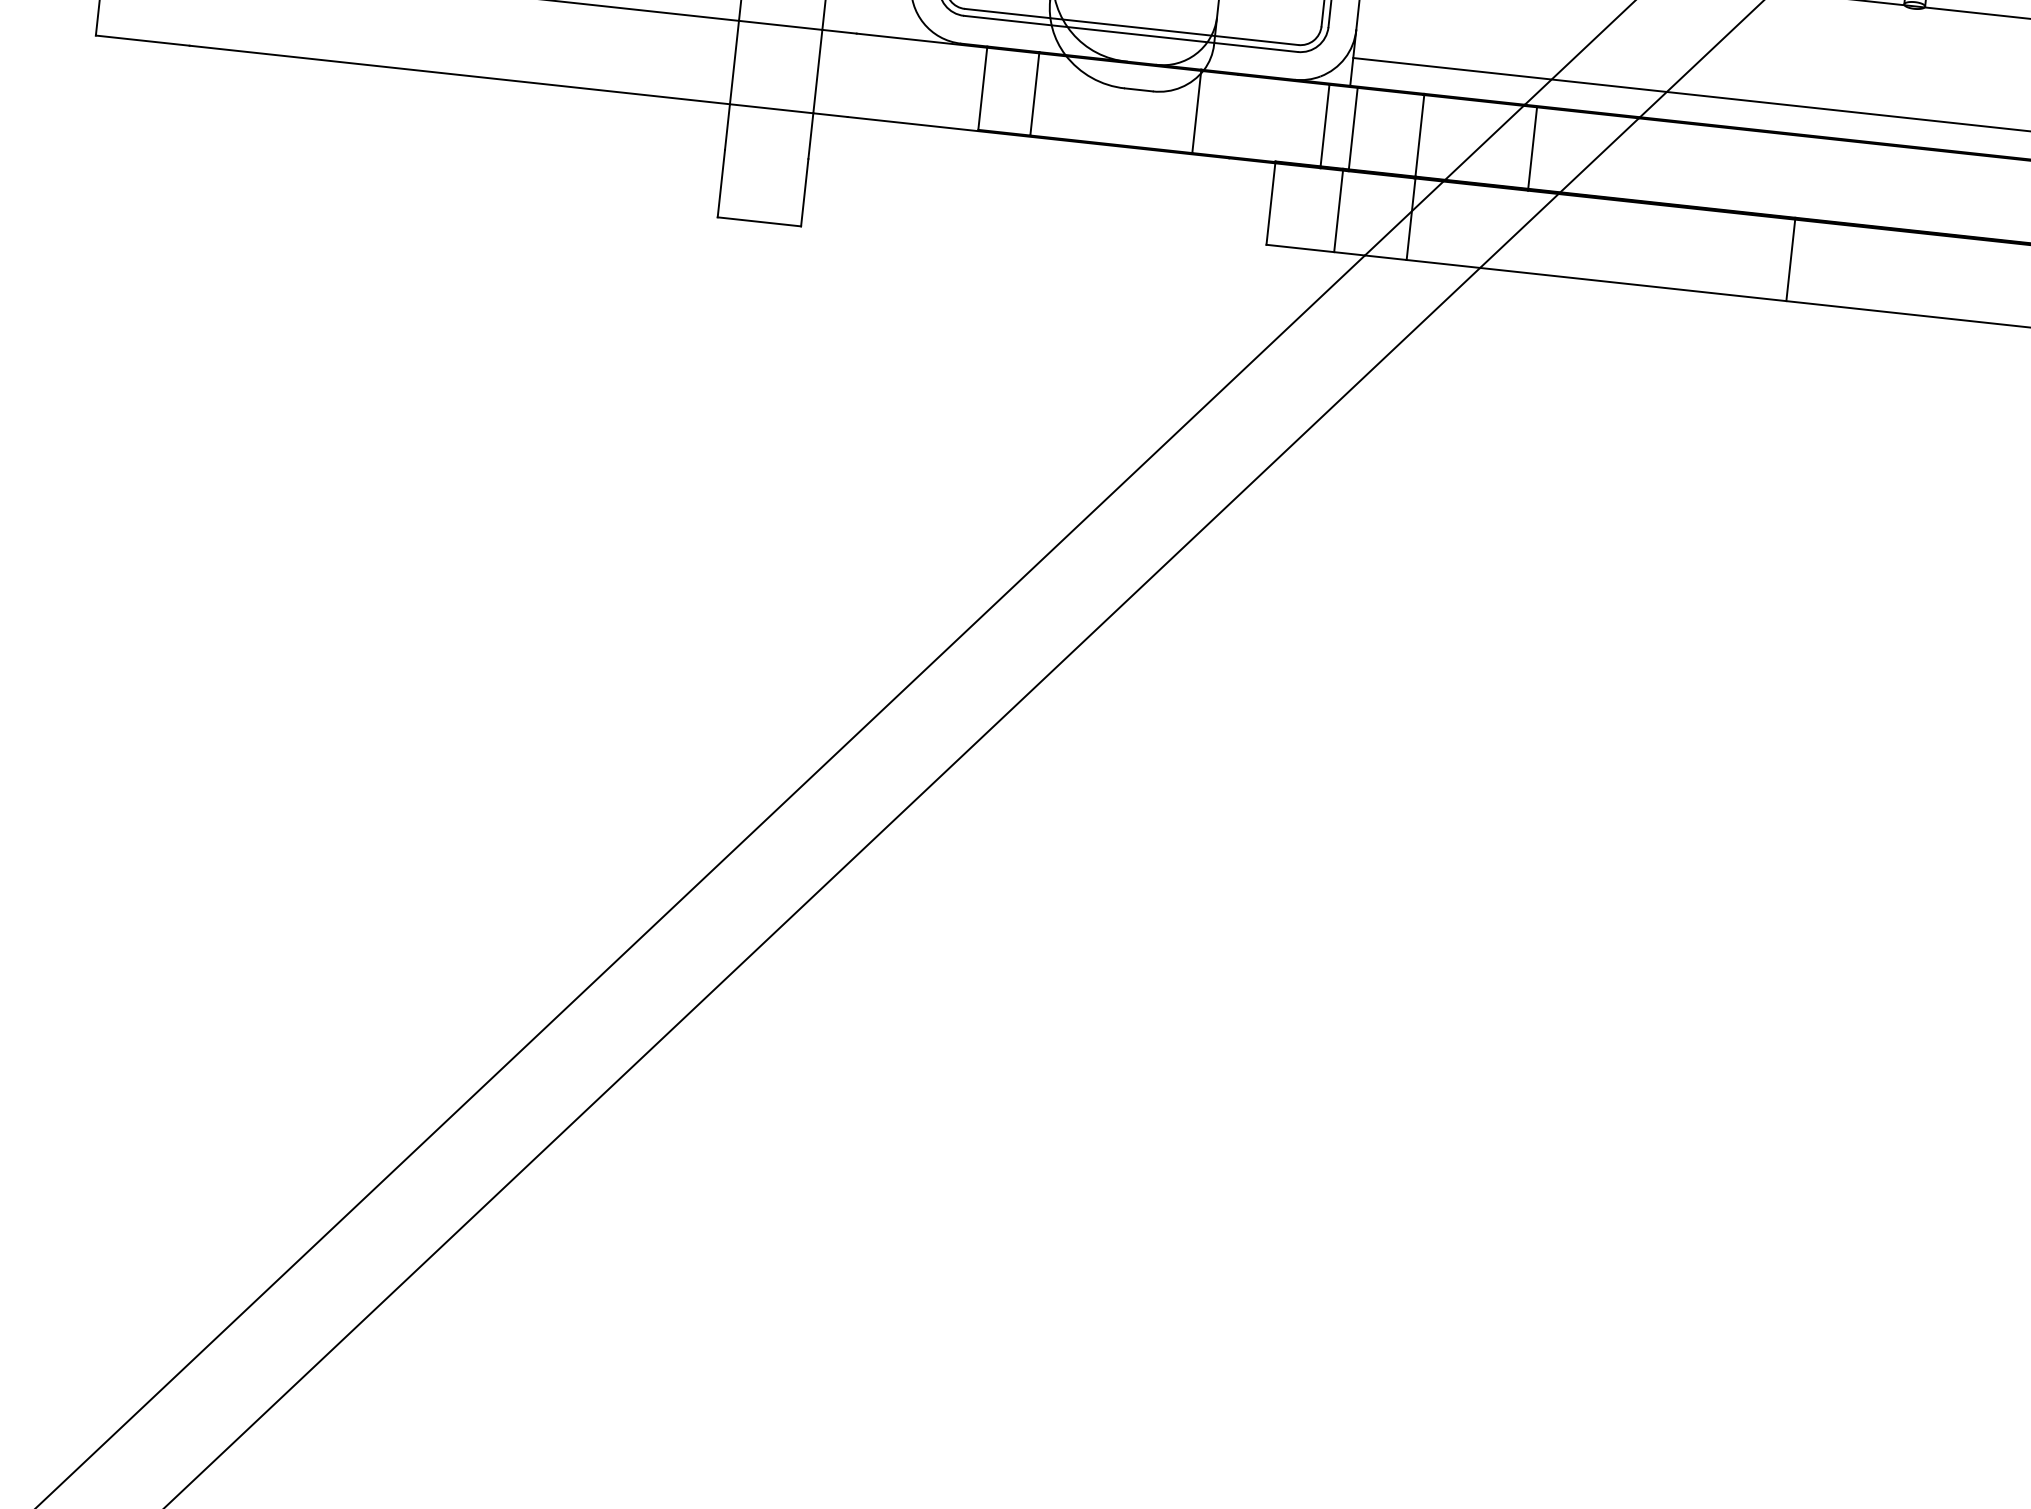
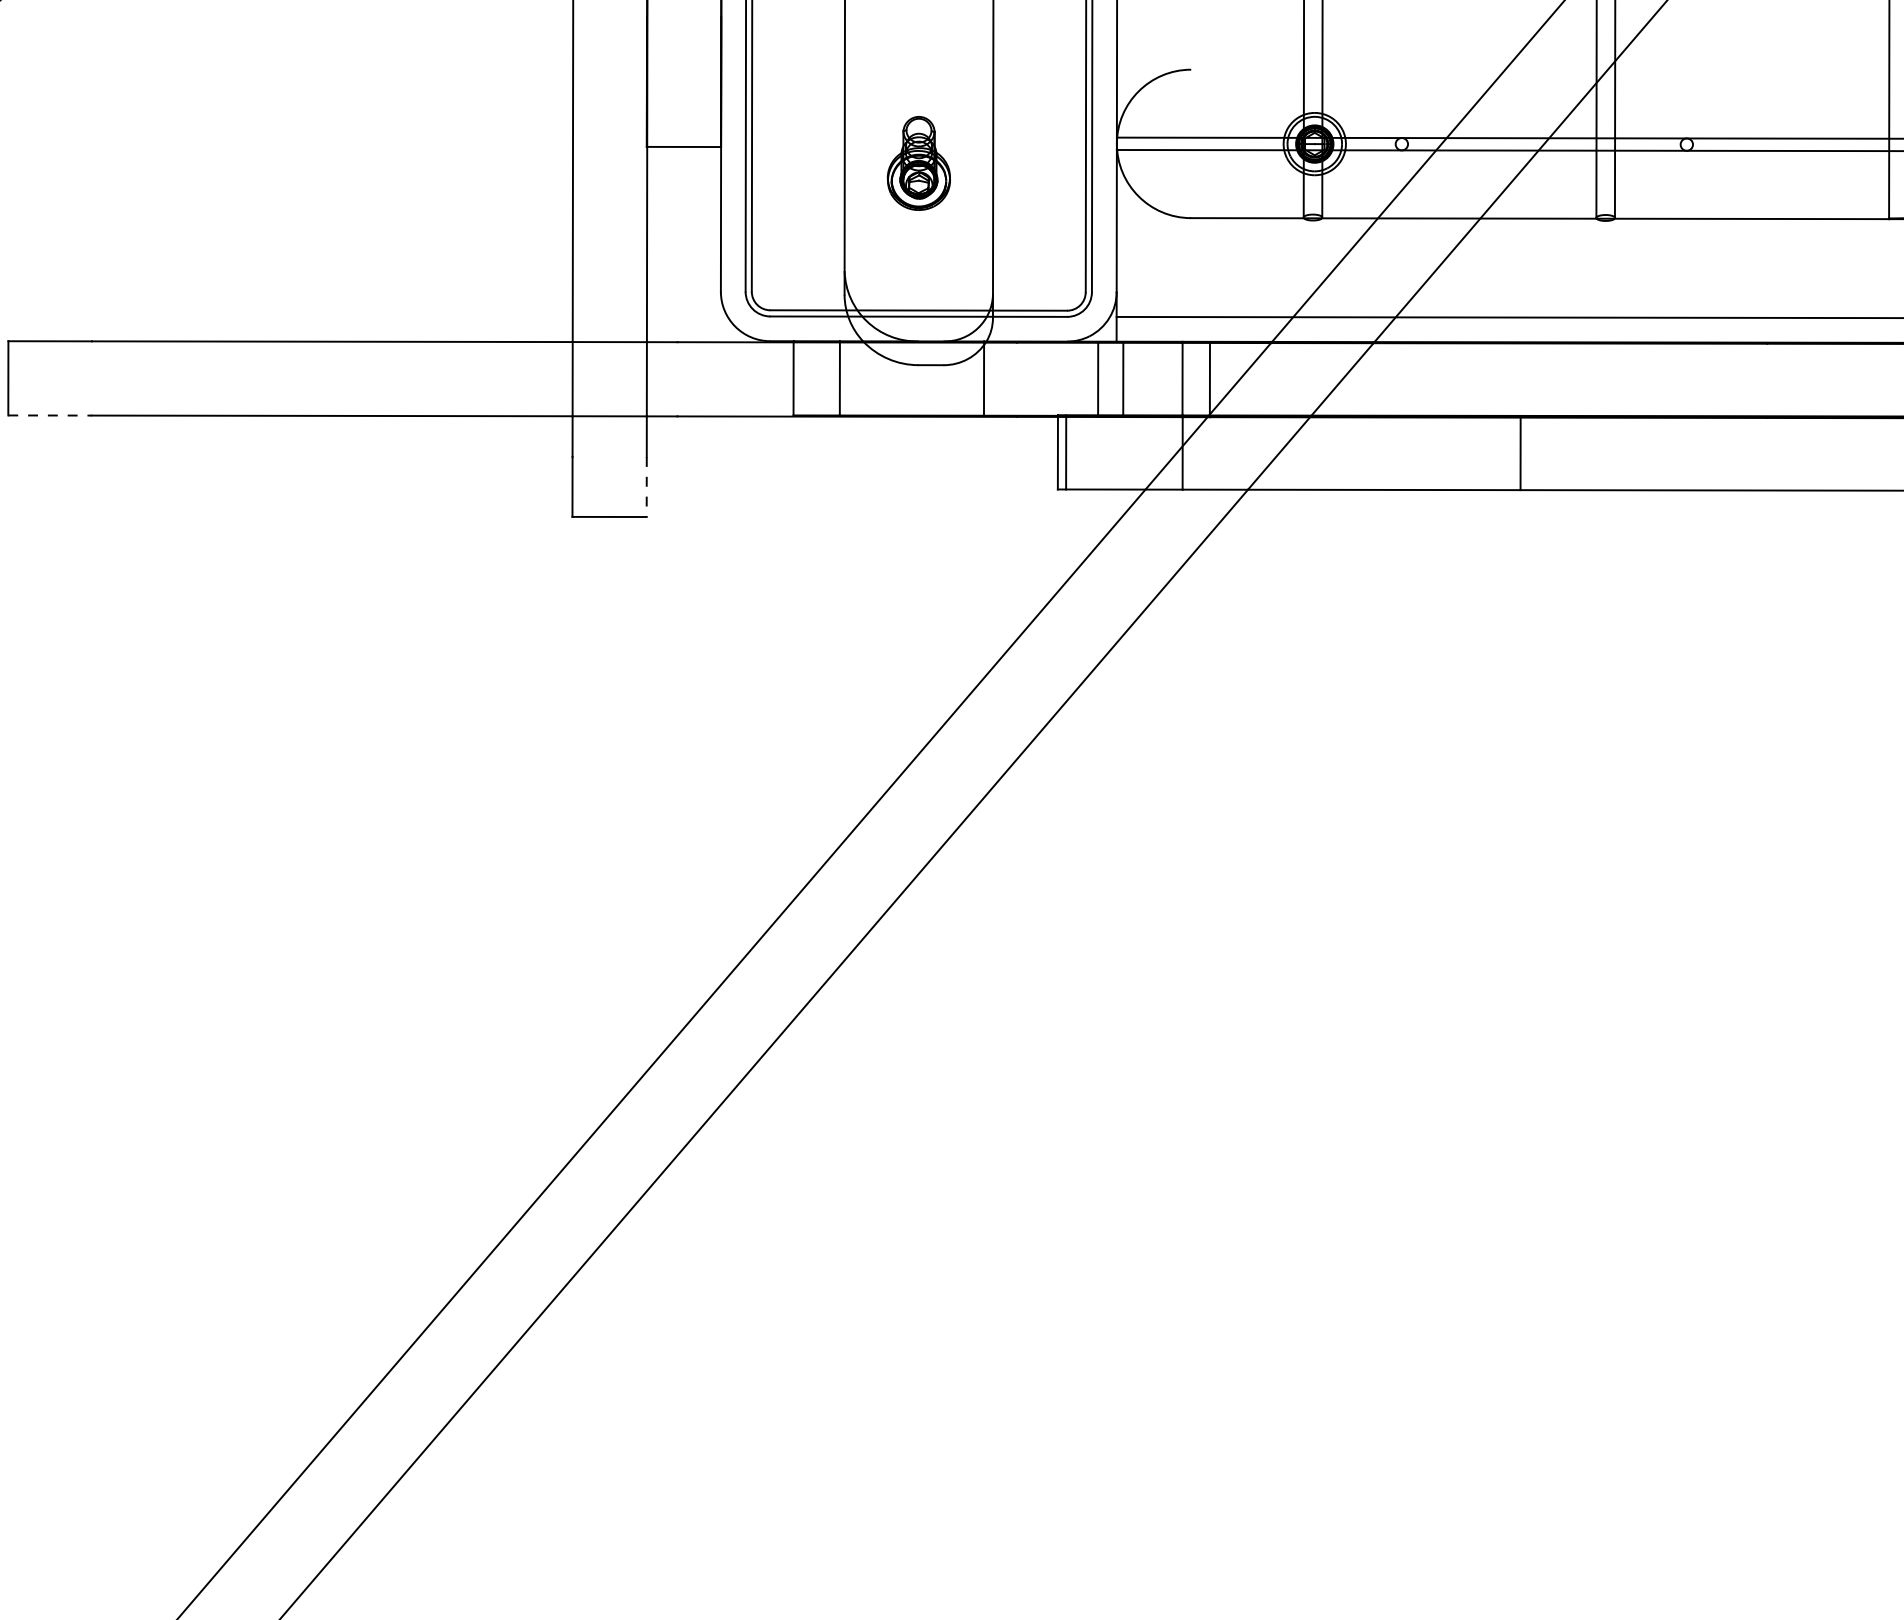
line: (143, 40) -> (50, 415), solid -> dashed
line: (1532, 149) -> (1209, 380), moved
line: (804, 193) -> (646, 487), solid -> dashed
line: (1339, 210) -> (1066, 452), moved

